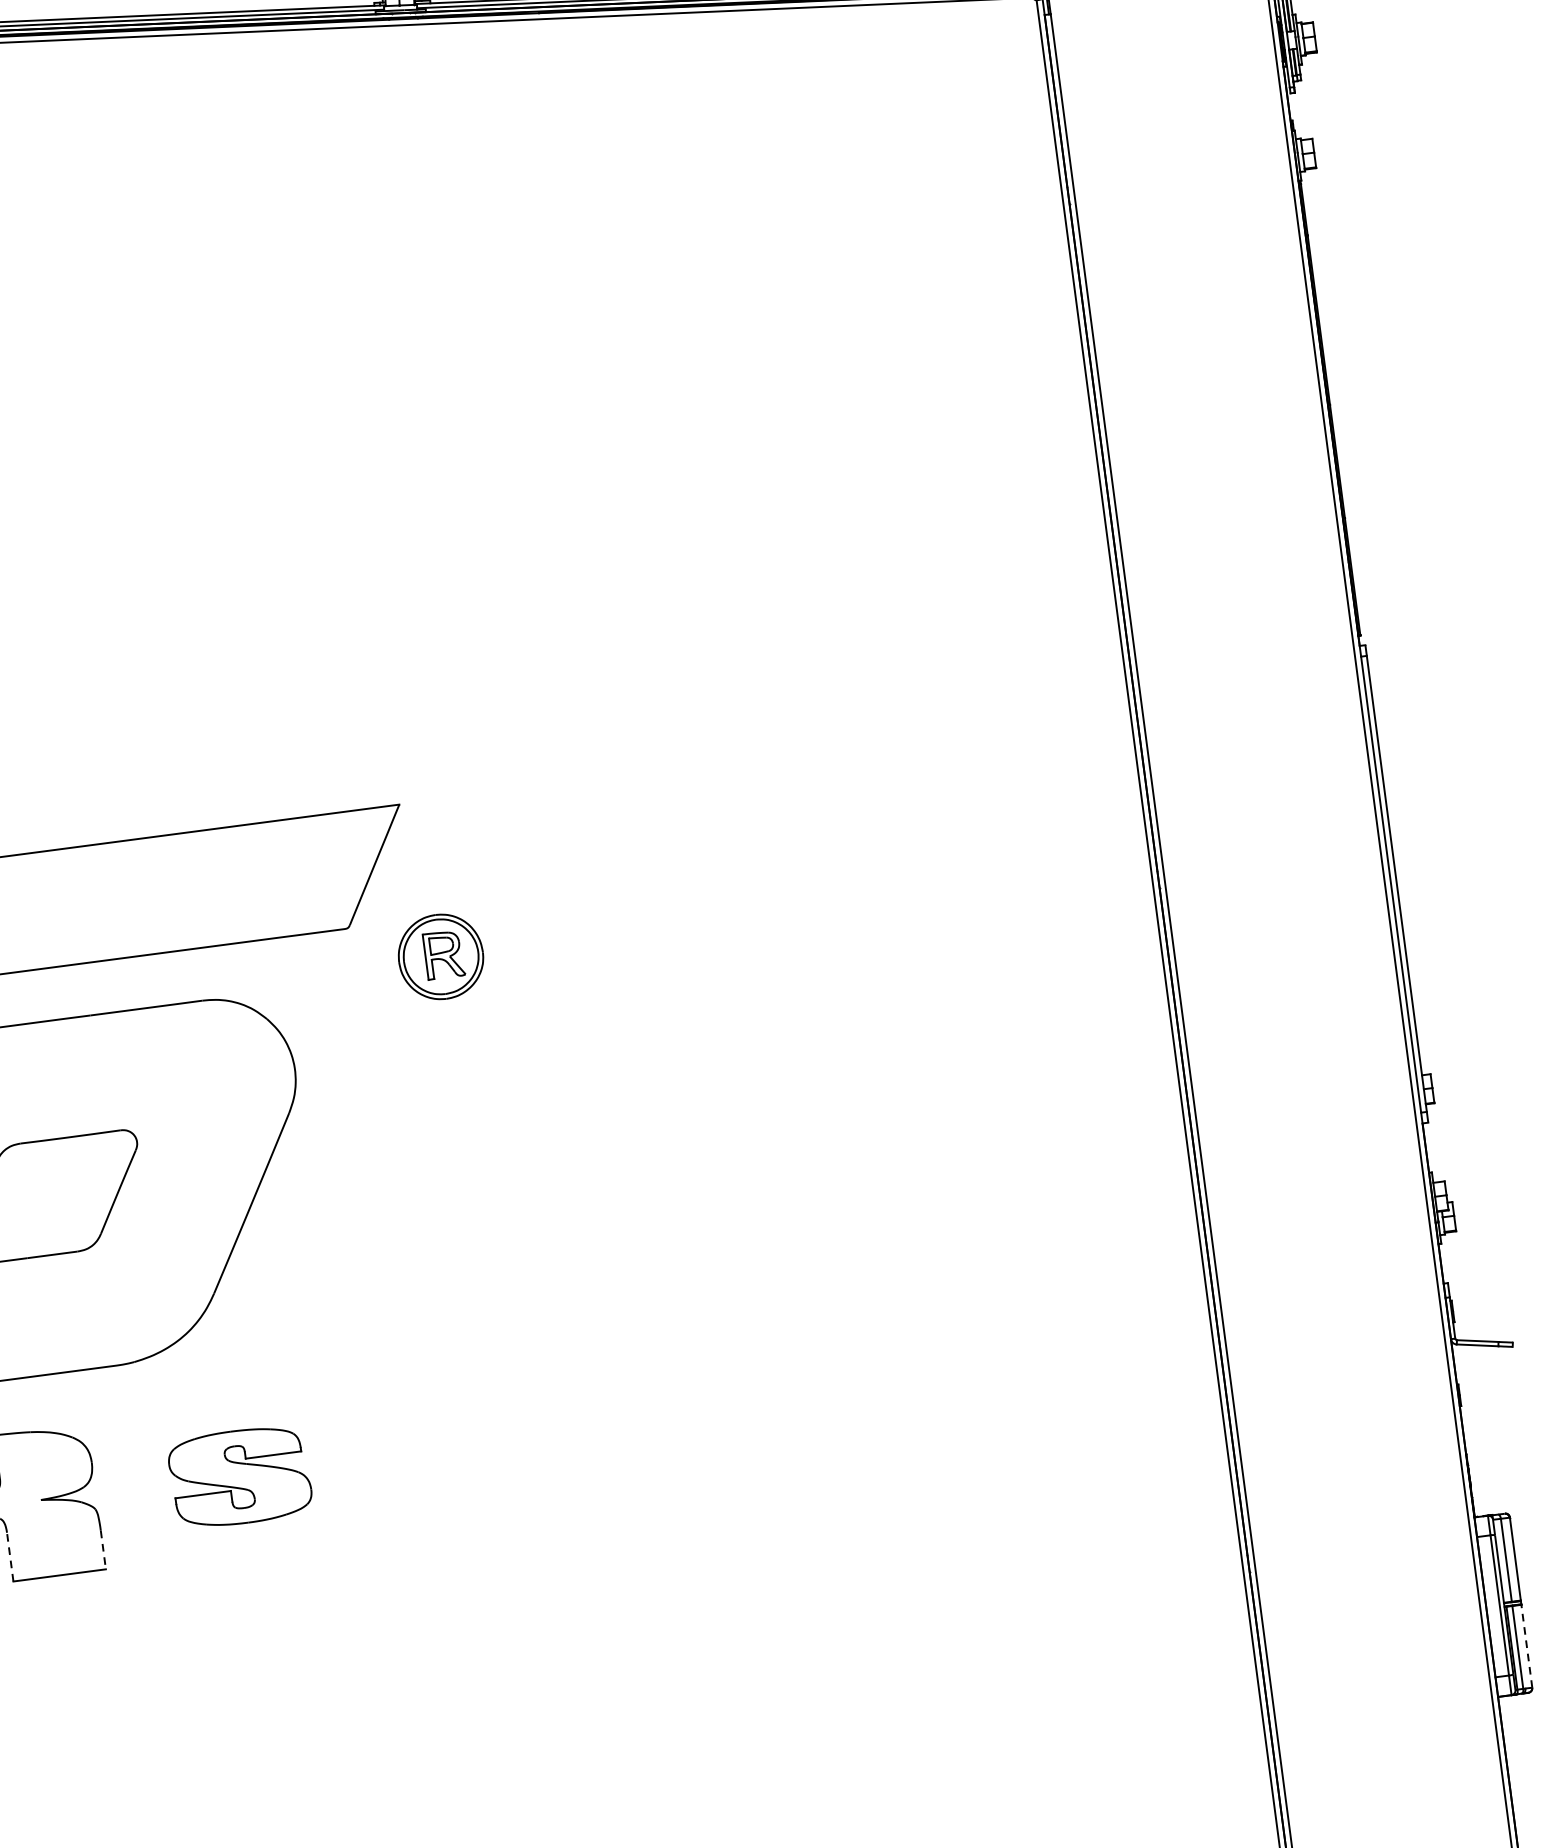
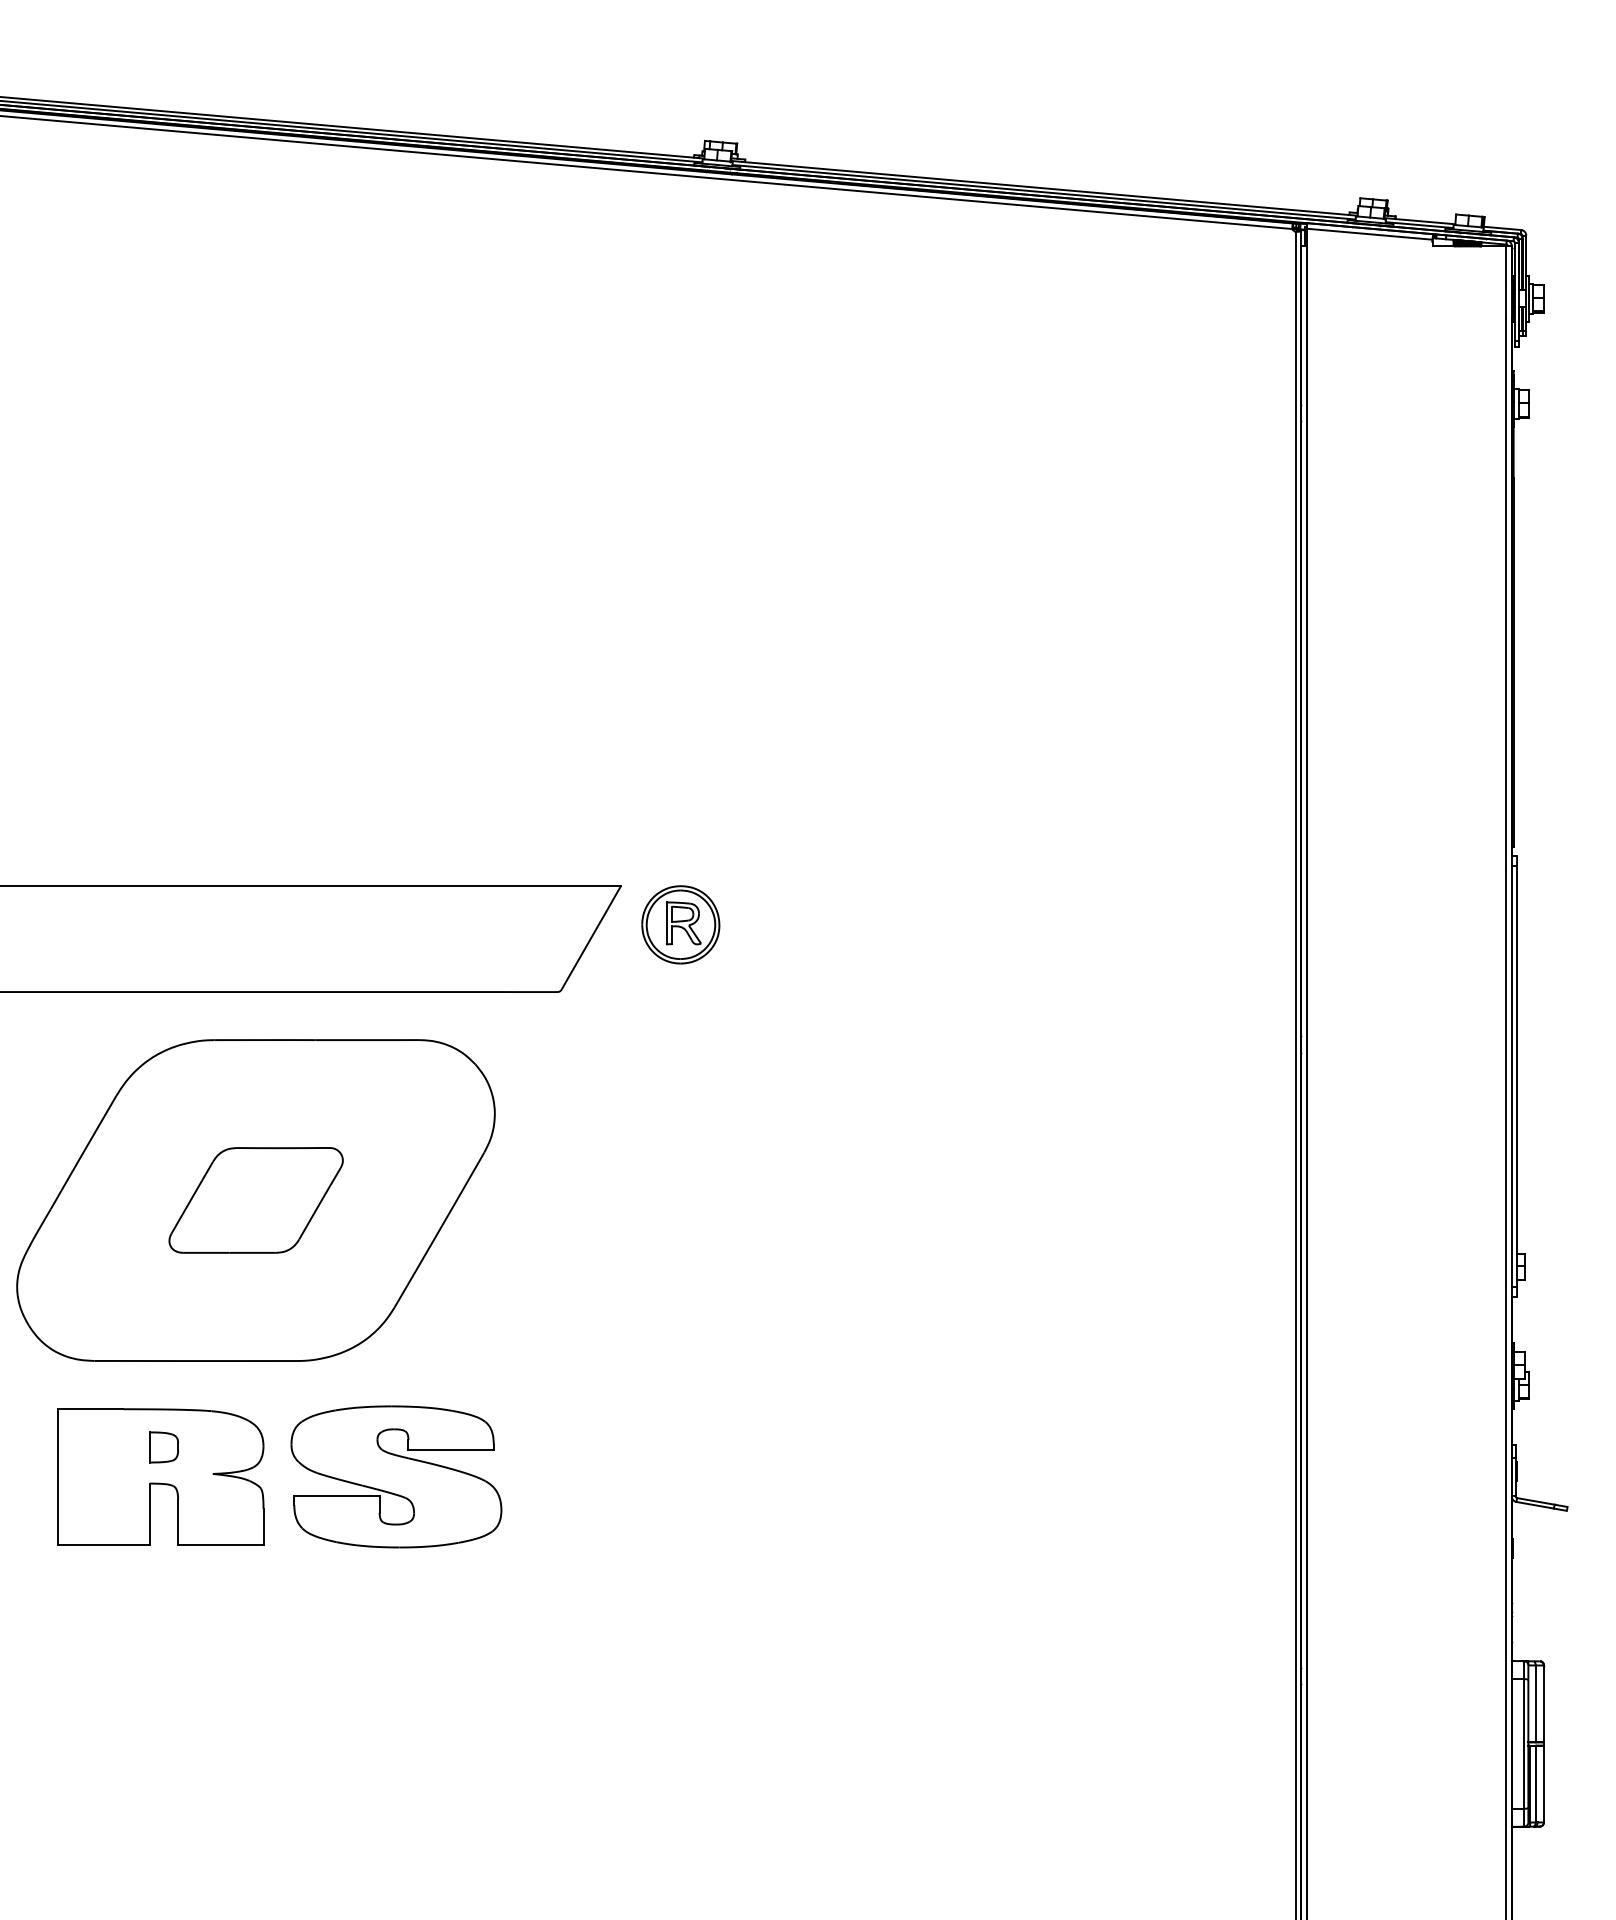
part: (440, 956) -> (680, 924), moved
part: (240, 1476) -> (396, 1476), size x1.67
line: (103, 1549) -> (263, 1526), dashed -> solid
line: (10, 1556) -> (178, 1521), dashed -> solid
line: (1526, 1645) -> (1543, 1783), dashed -> solid

